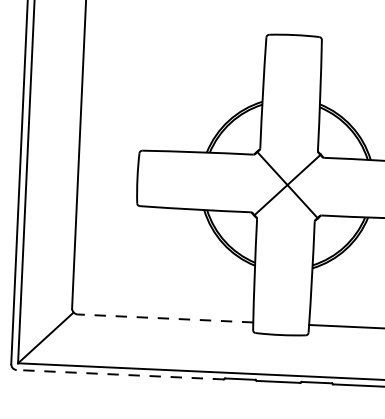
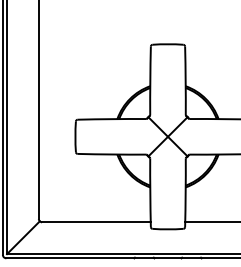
line: (163, 318) -> (95, 222), dashed -> solid
line: (120, 375) -> (70, 258), dashed -> solid

